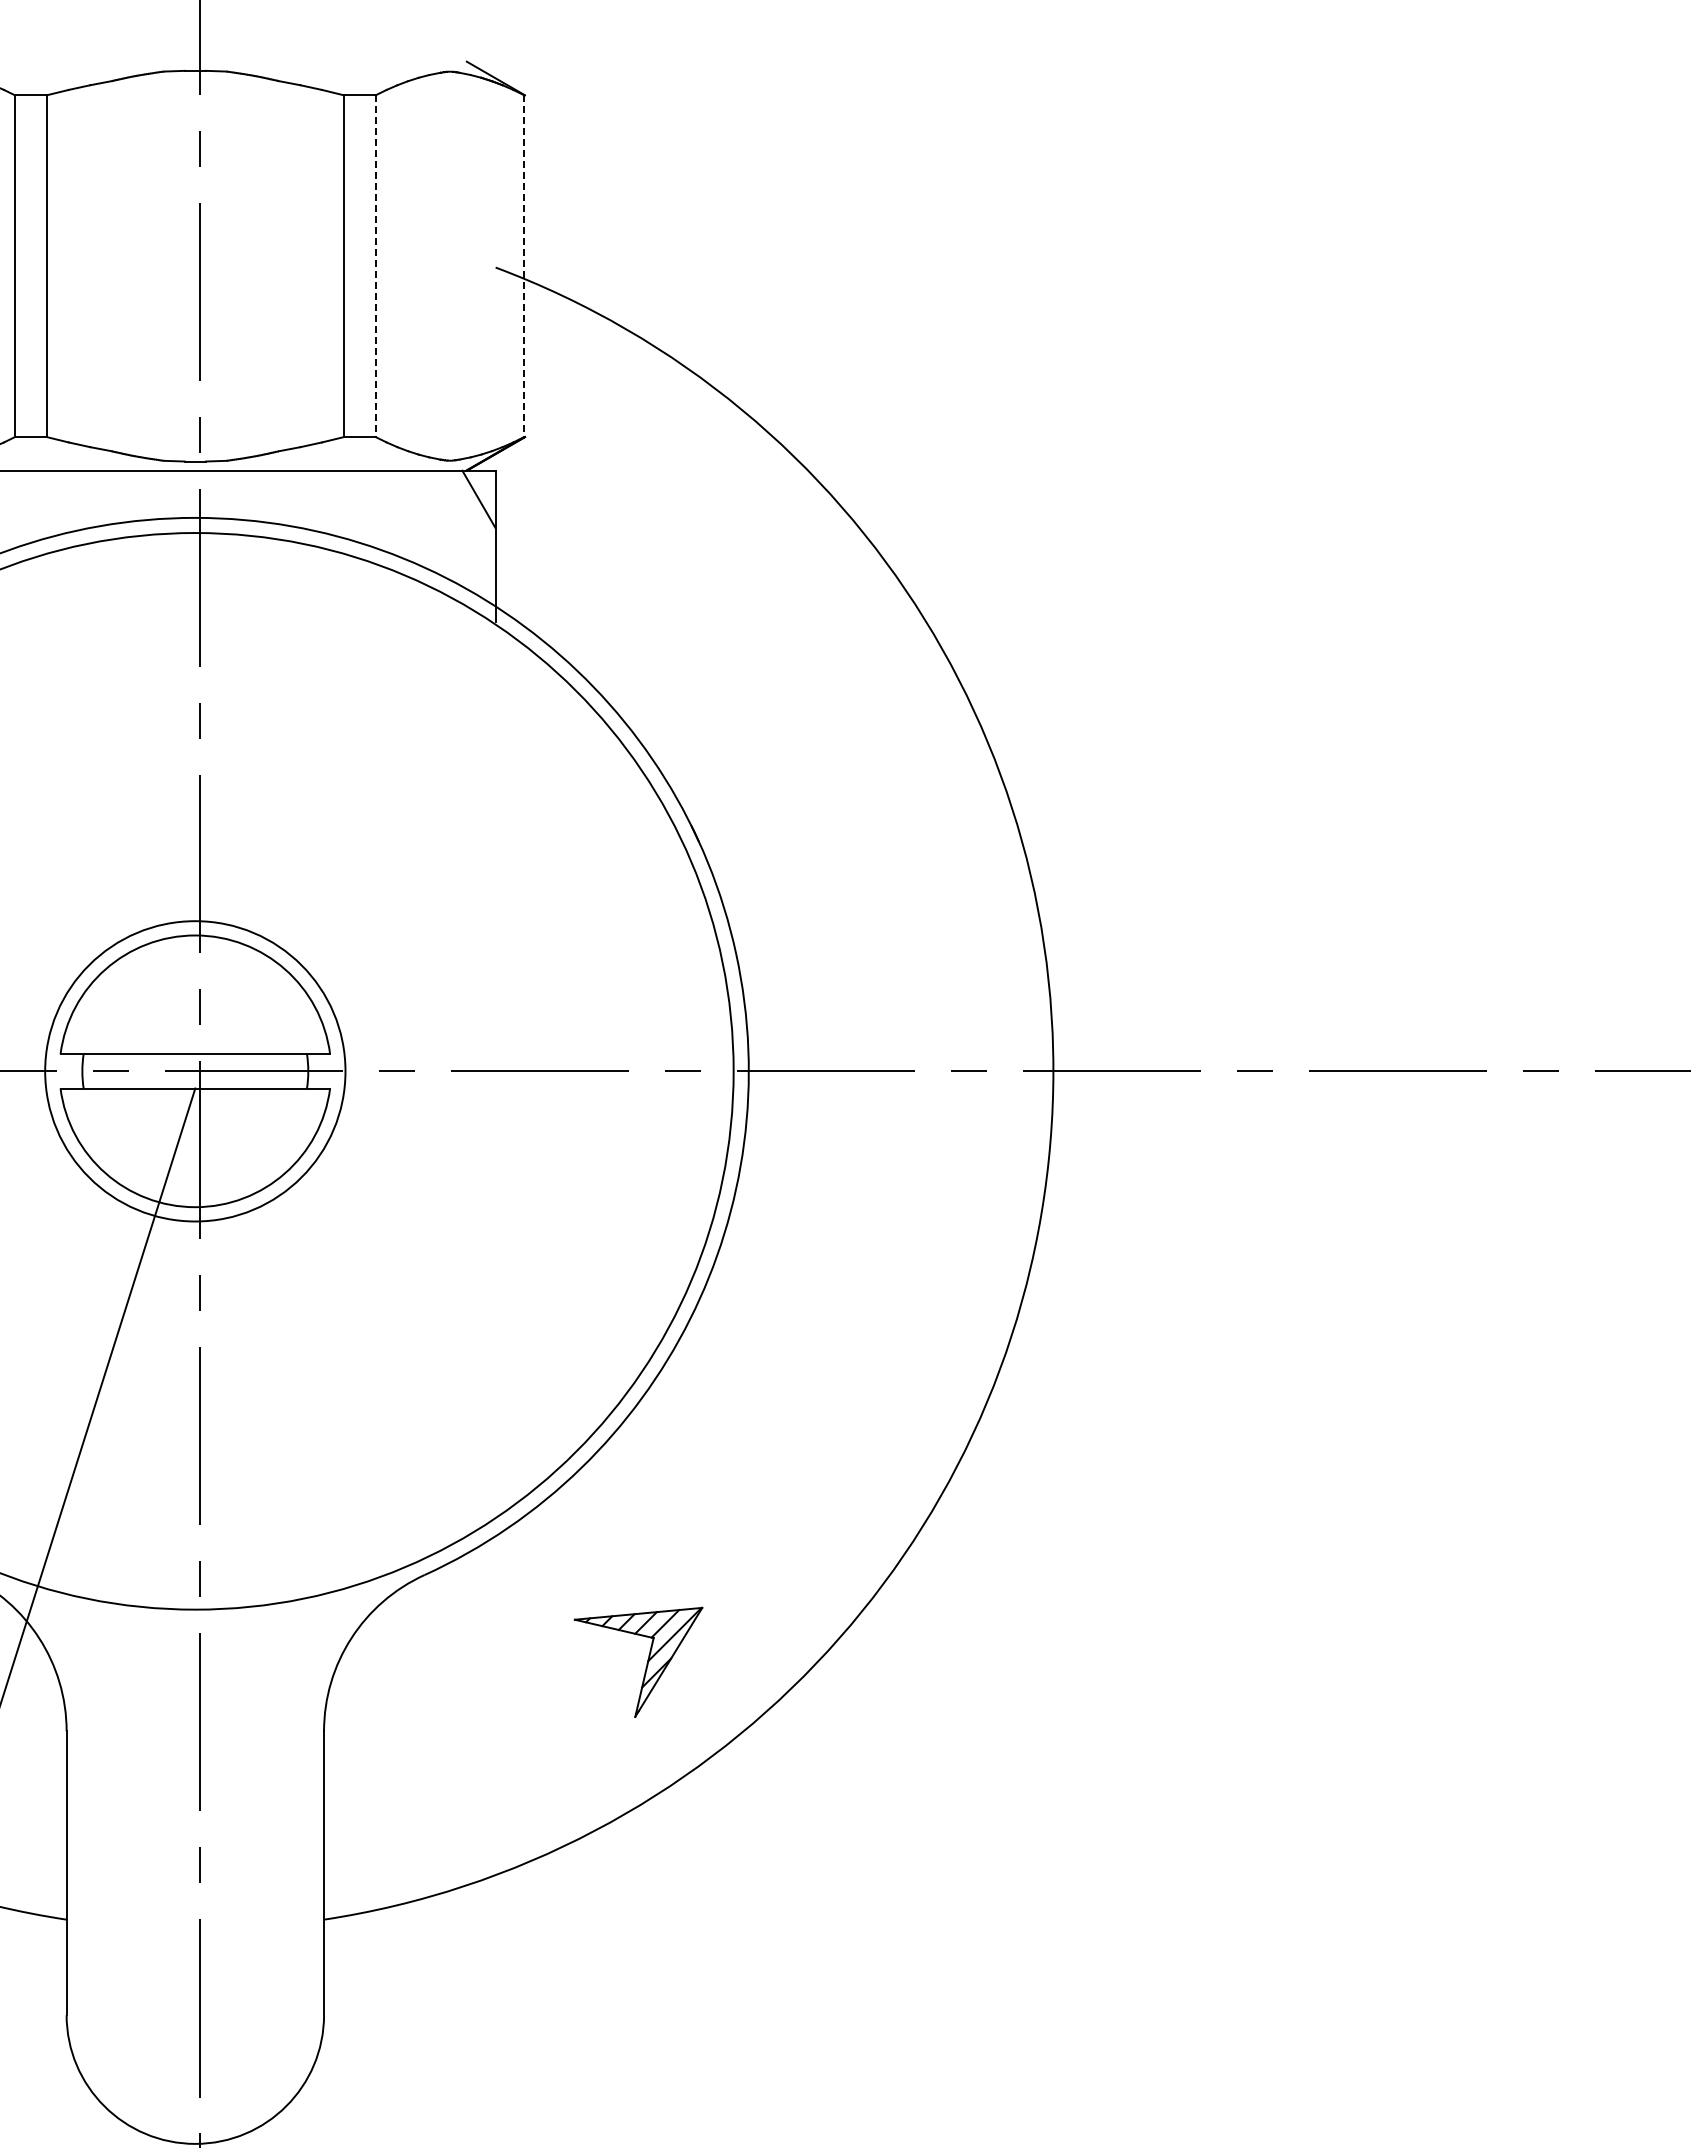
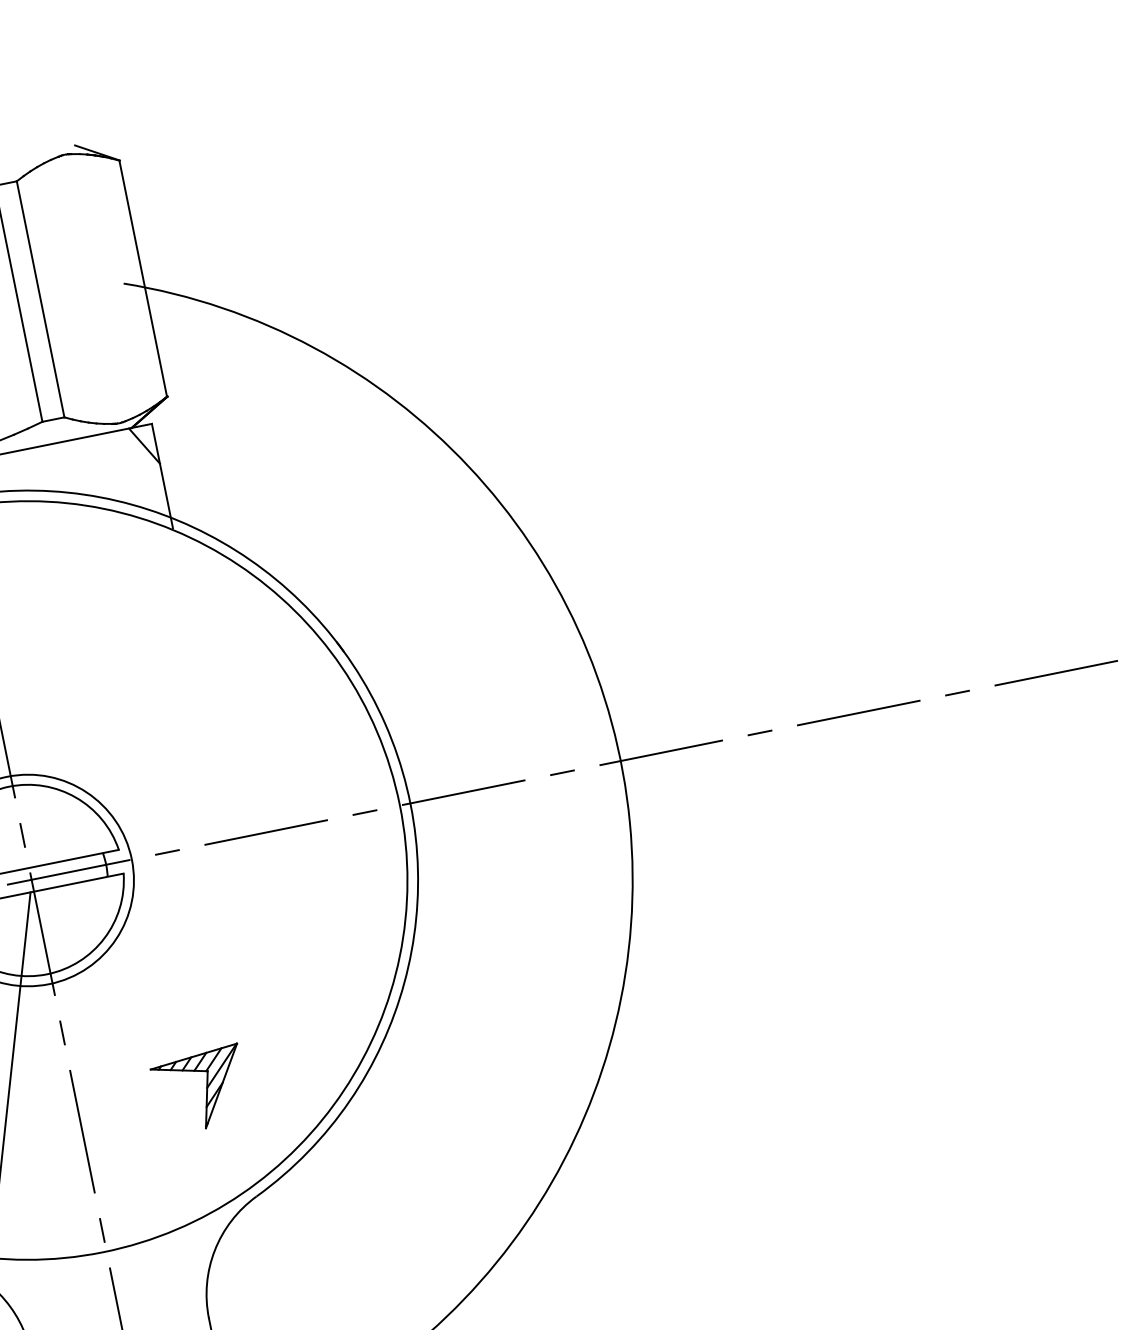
line: (375, 266) -> (40, 299), dashed -> solid
line: (524, 266) -> (143, 278), dashed -> solid
part: (646, 1663) -> (206, 1089), moved

